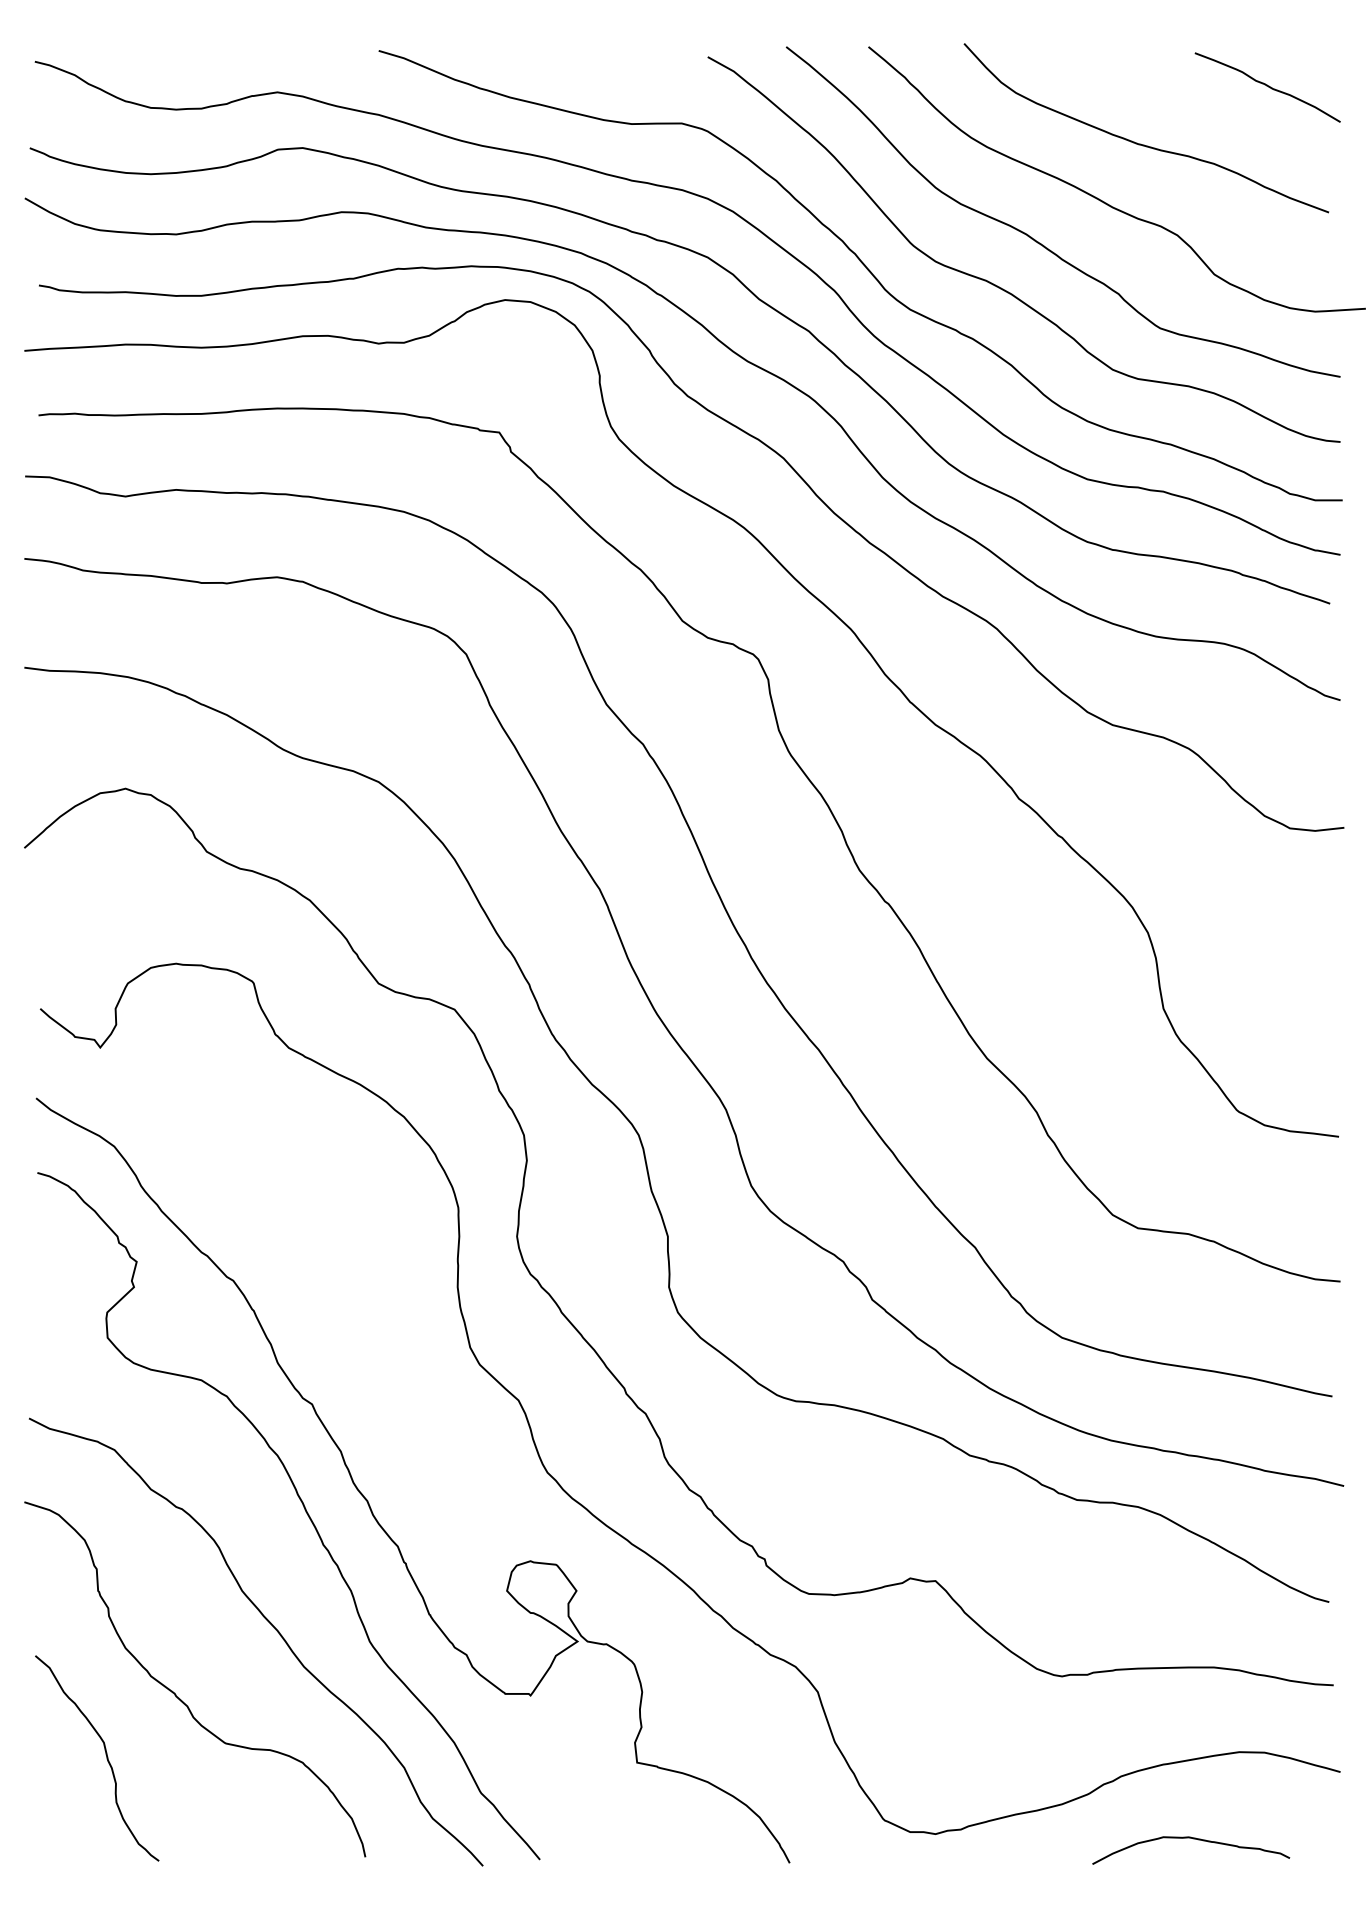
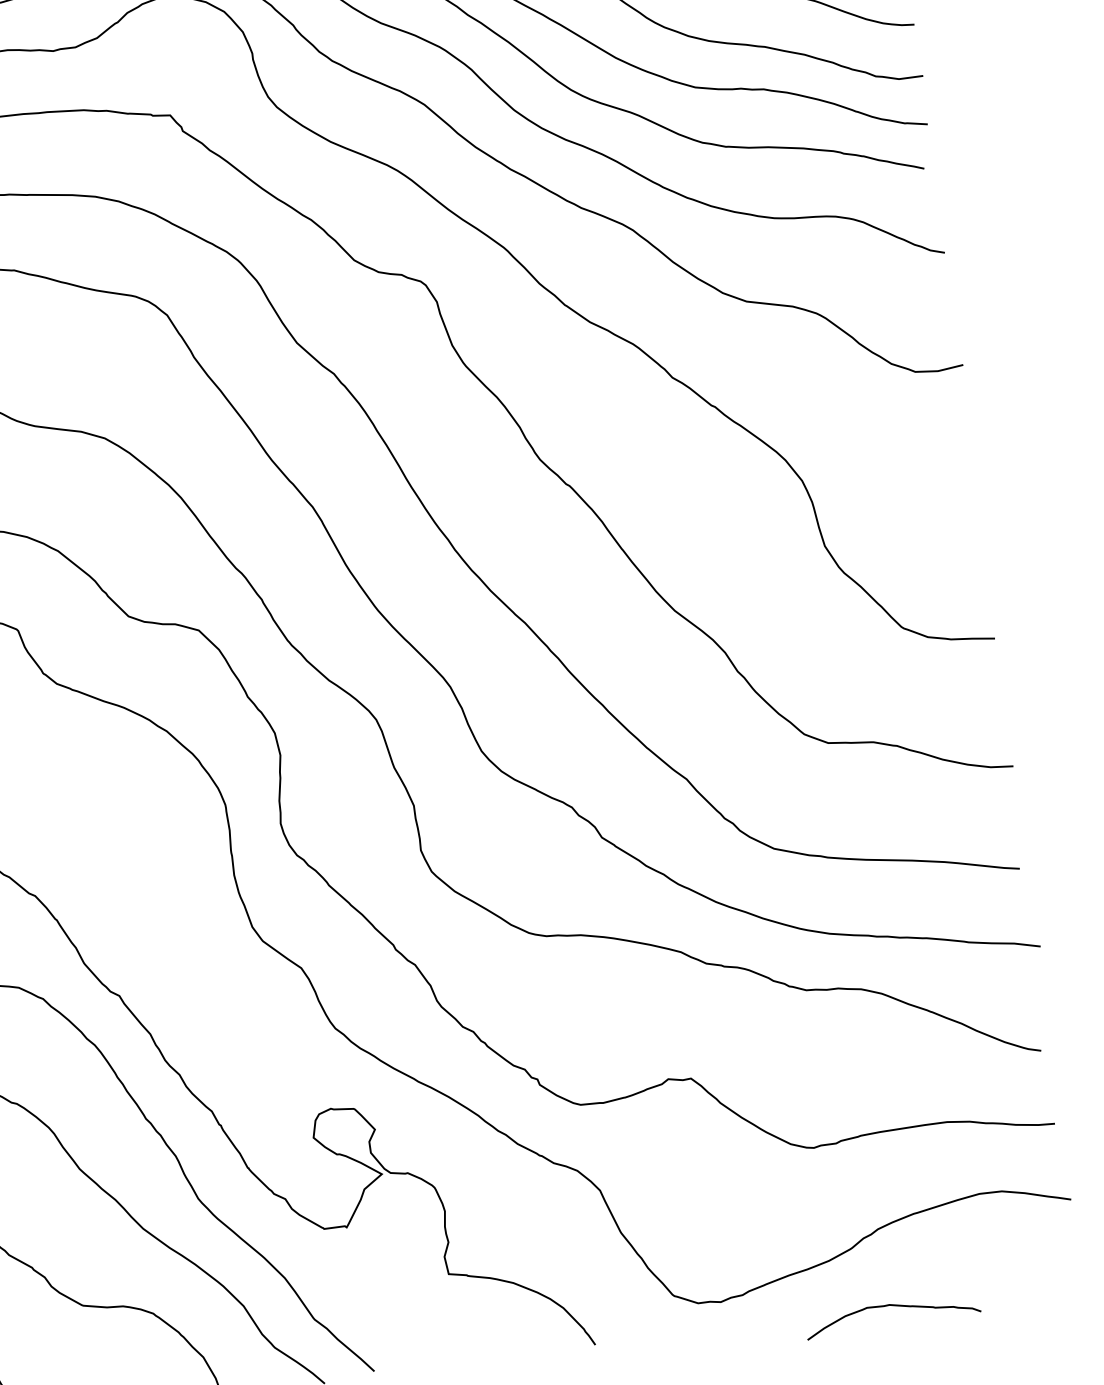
curve: (1193, 1839) -> (893, 1306), moved

